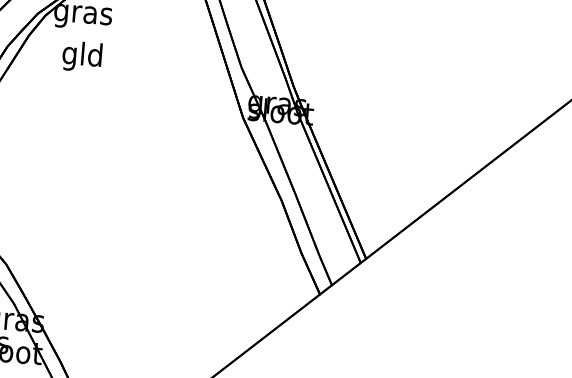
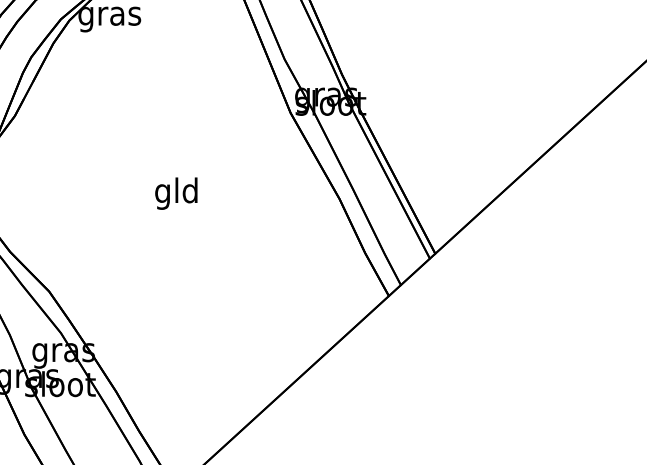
text: (82, 56) -> (176, 193), moved

